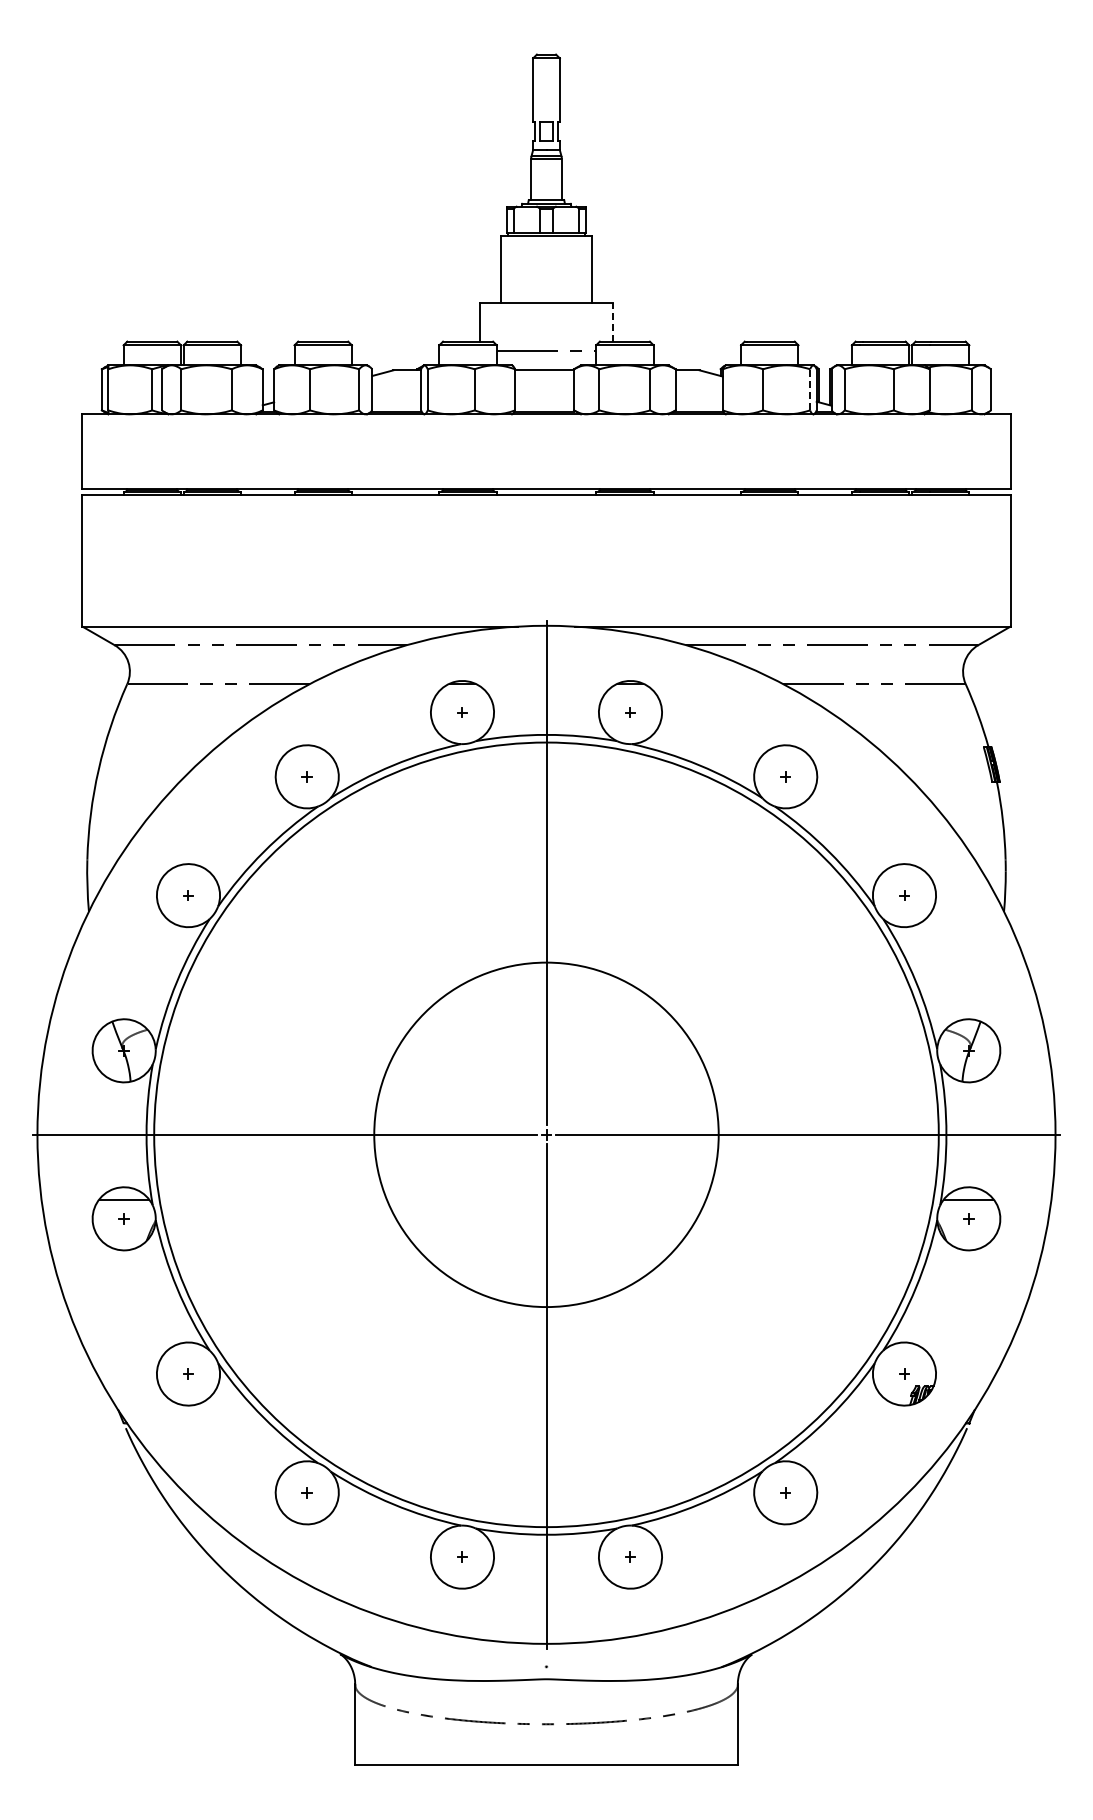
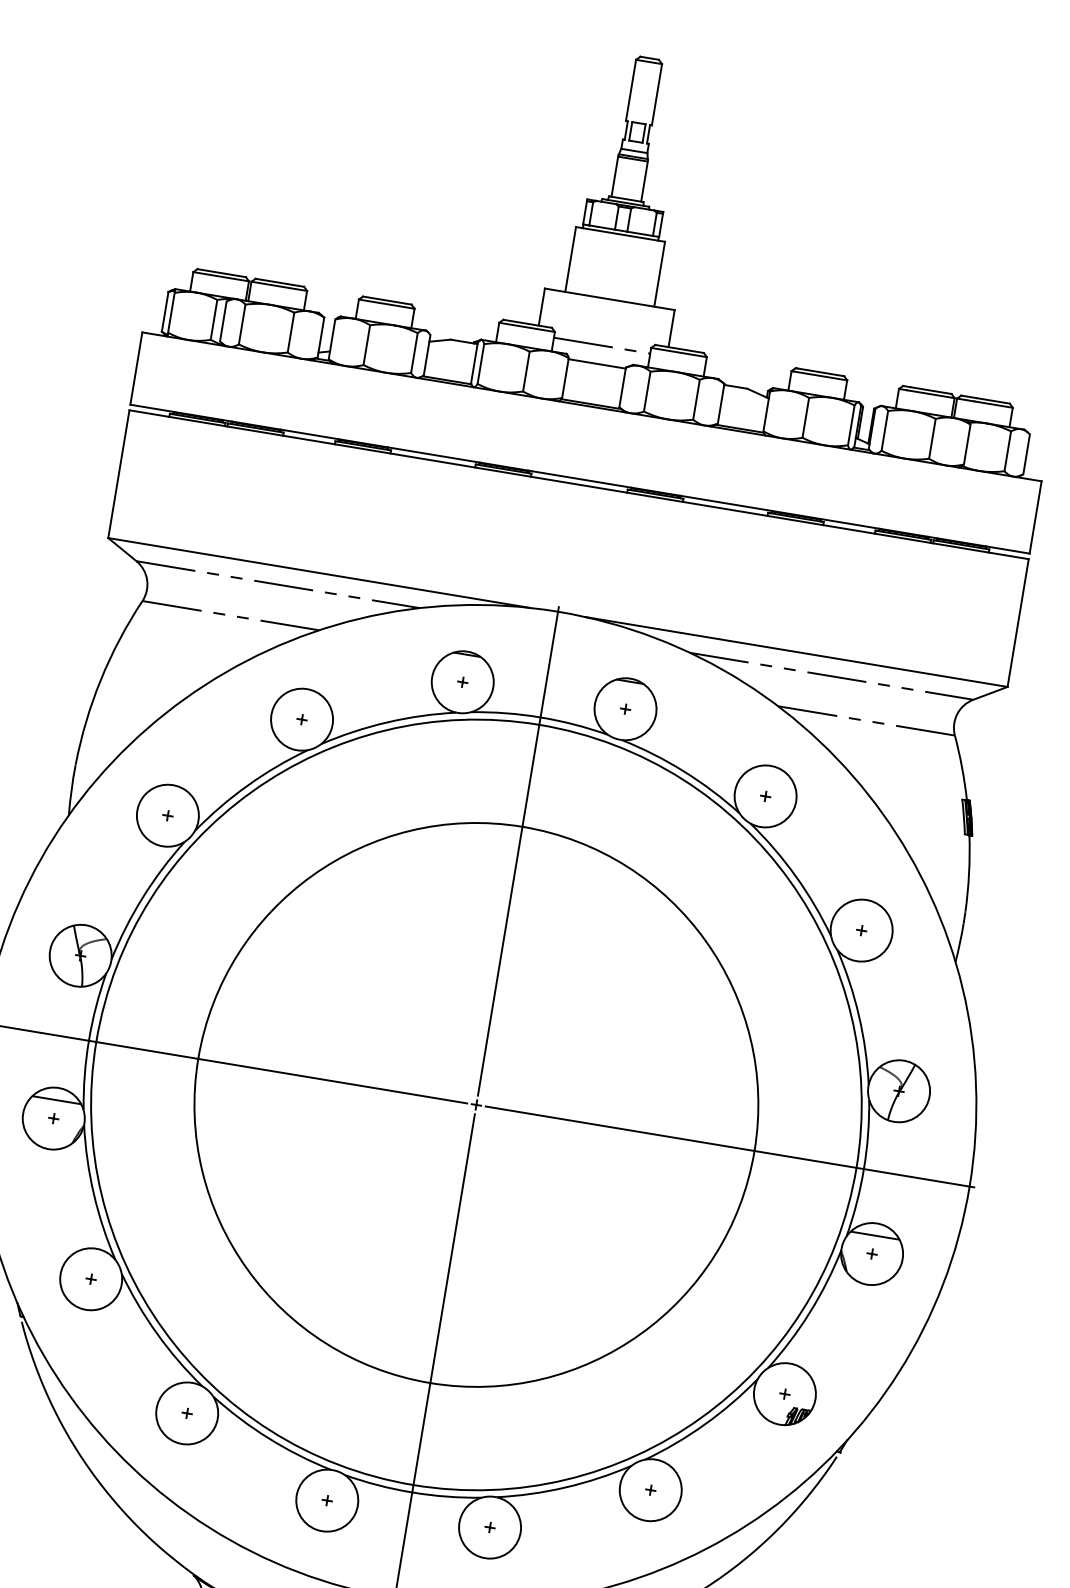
line: (613, 322) -> (671, 328), dashed -> solid
line: (810, 389) -> (851, 425), dashed -> solid
circle: (546, 1134) -> (476, 1104), size x1.67

